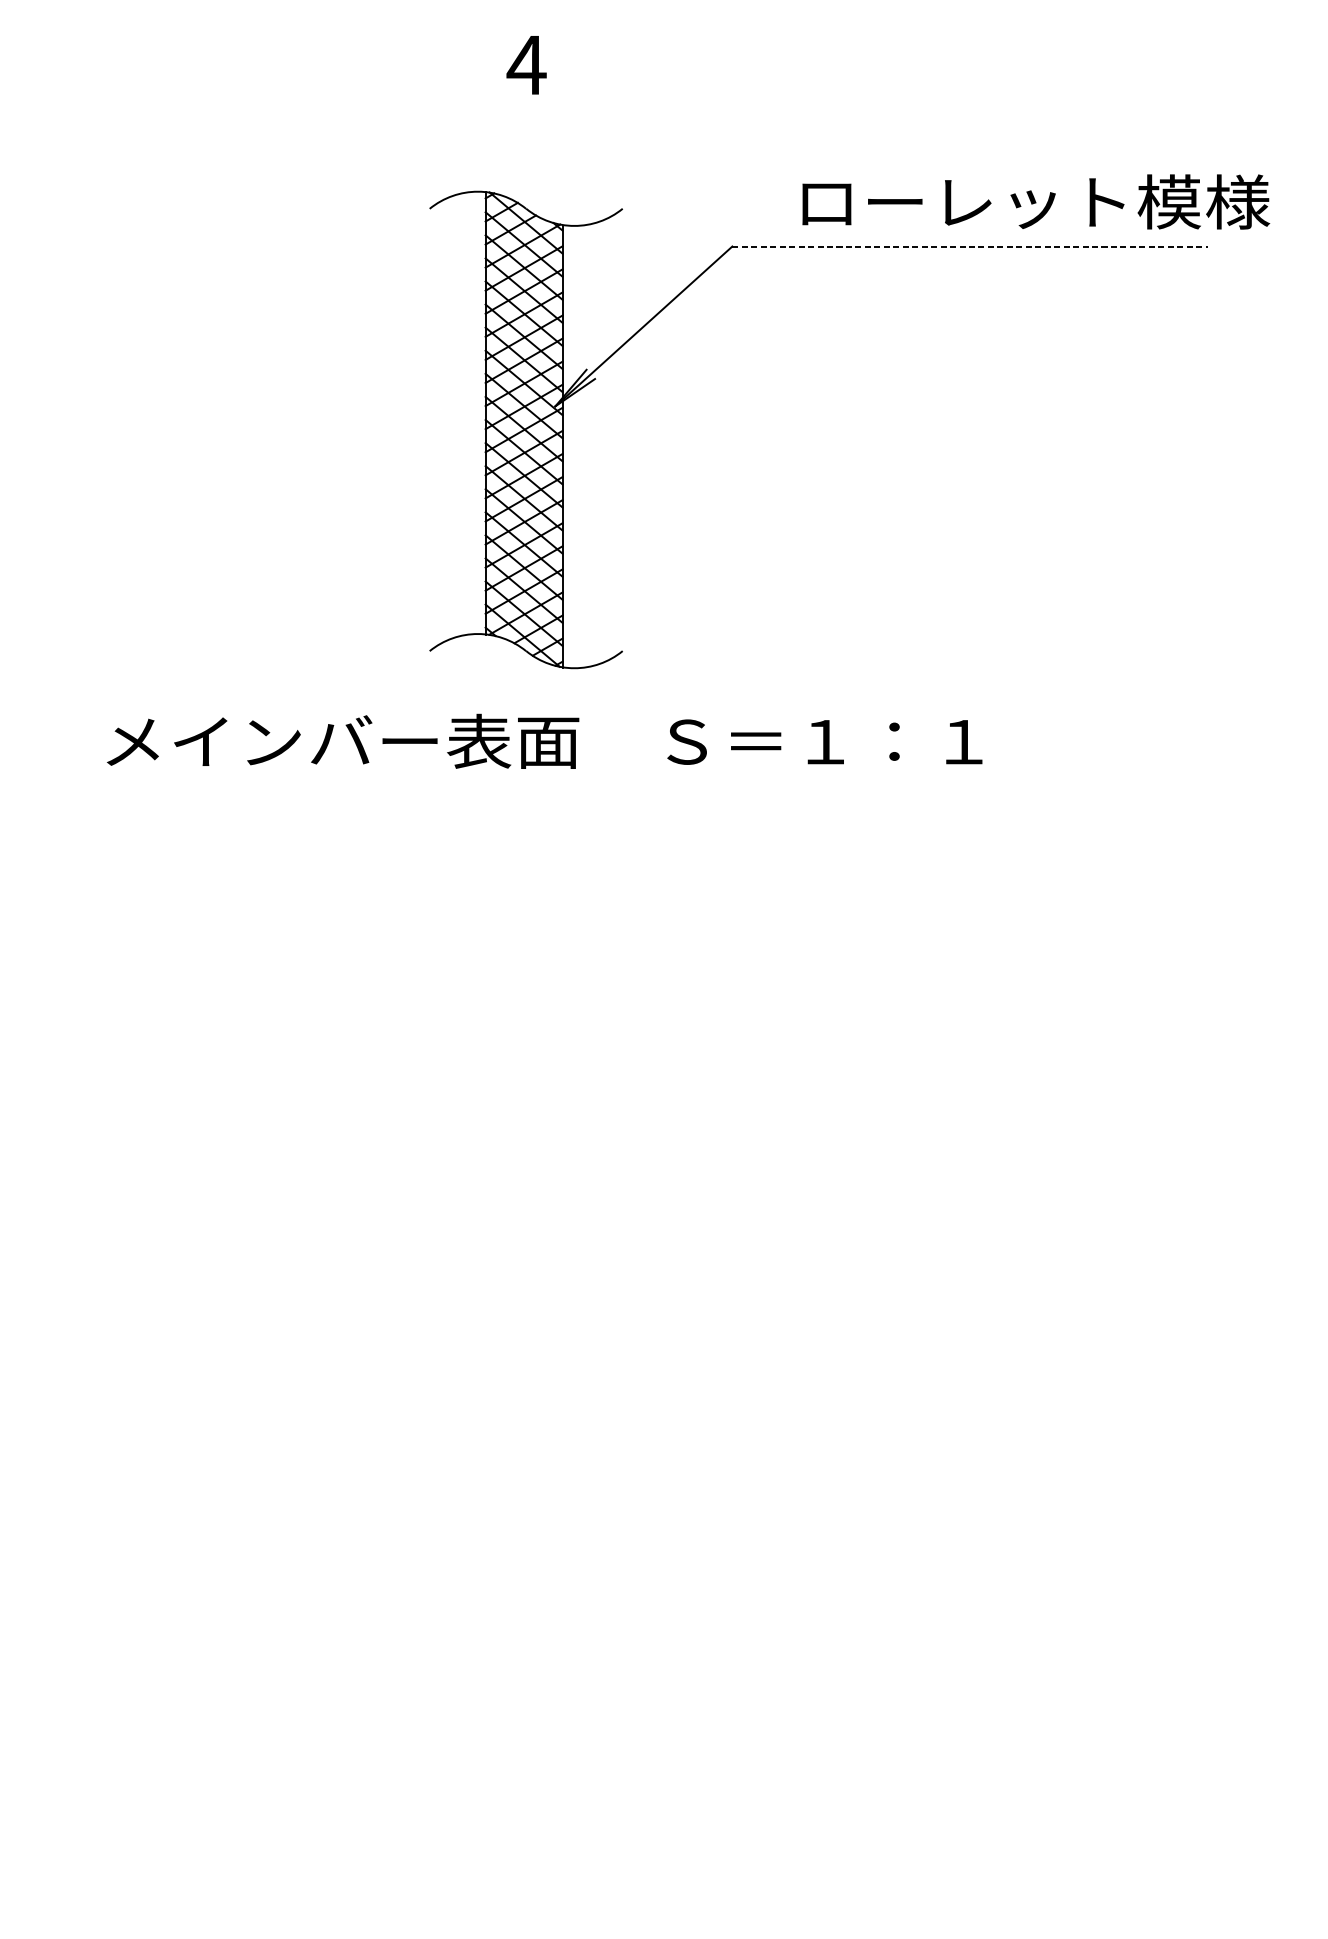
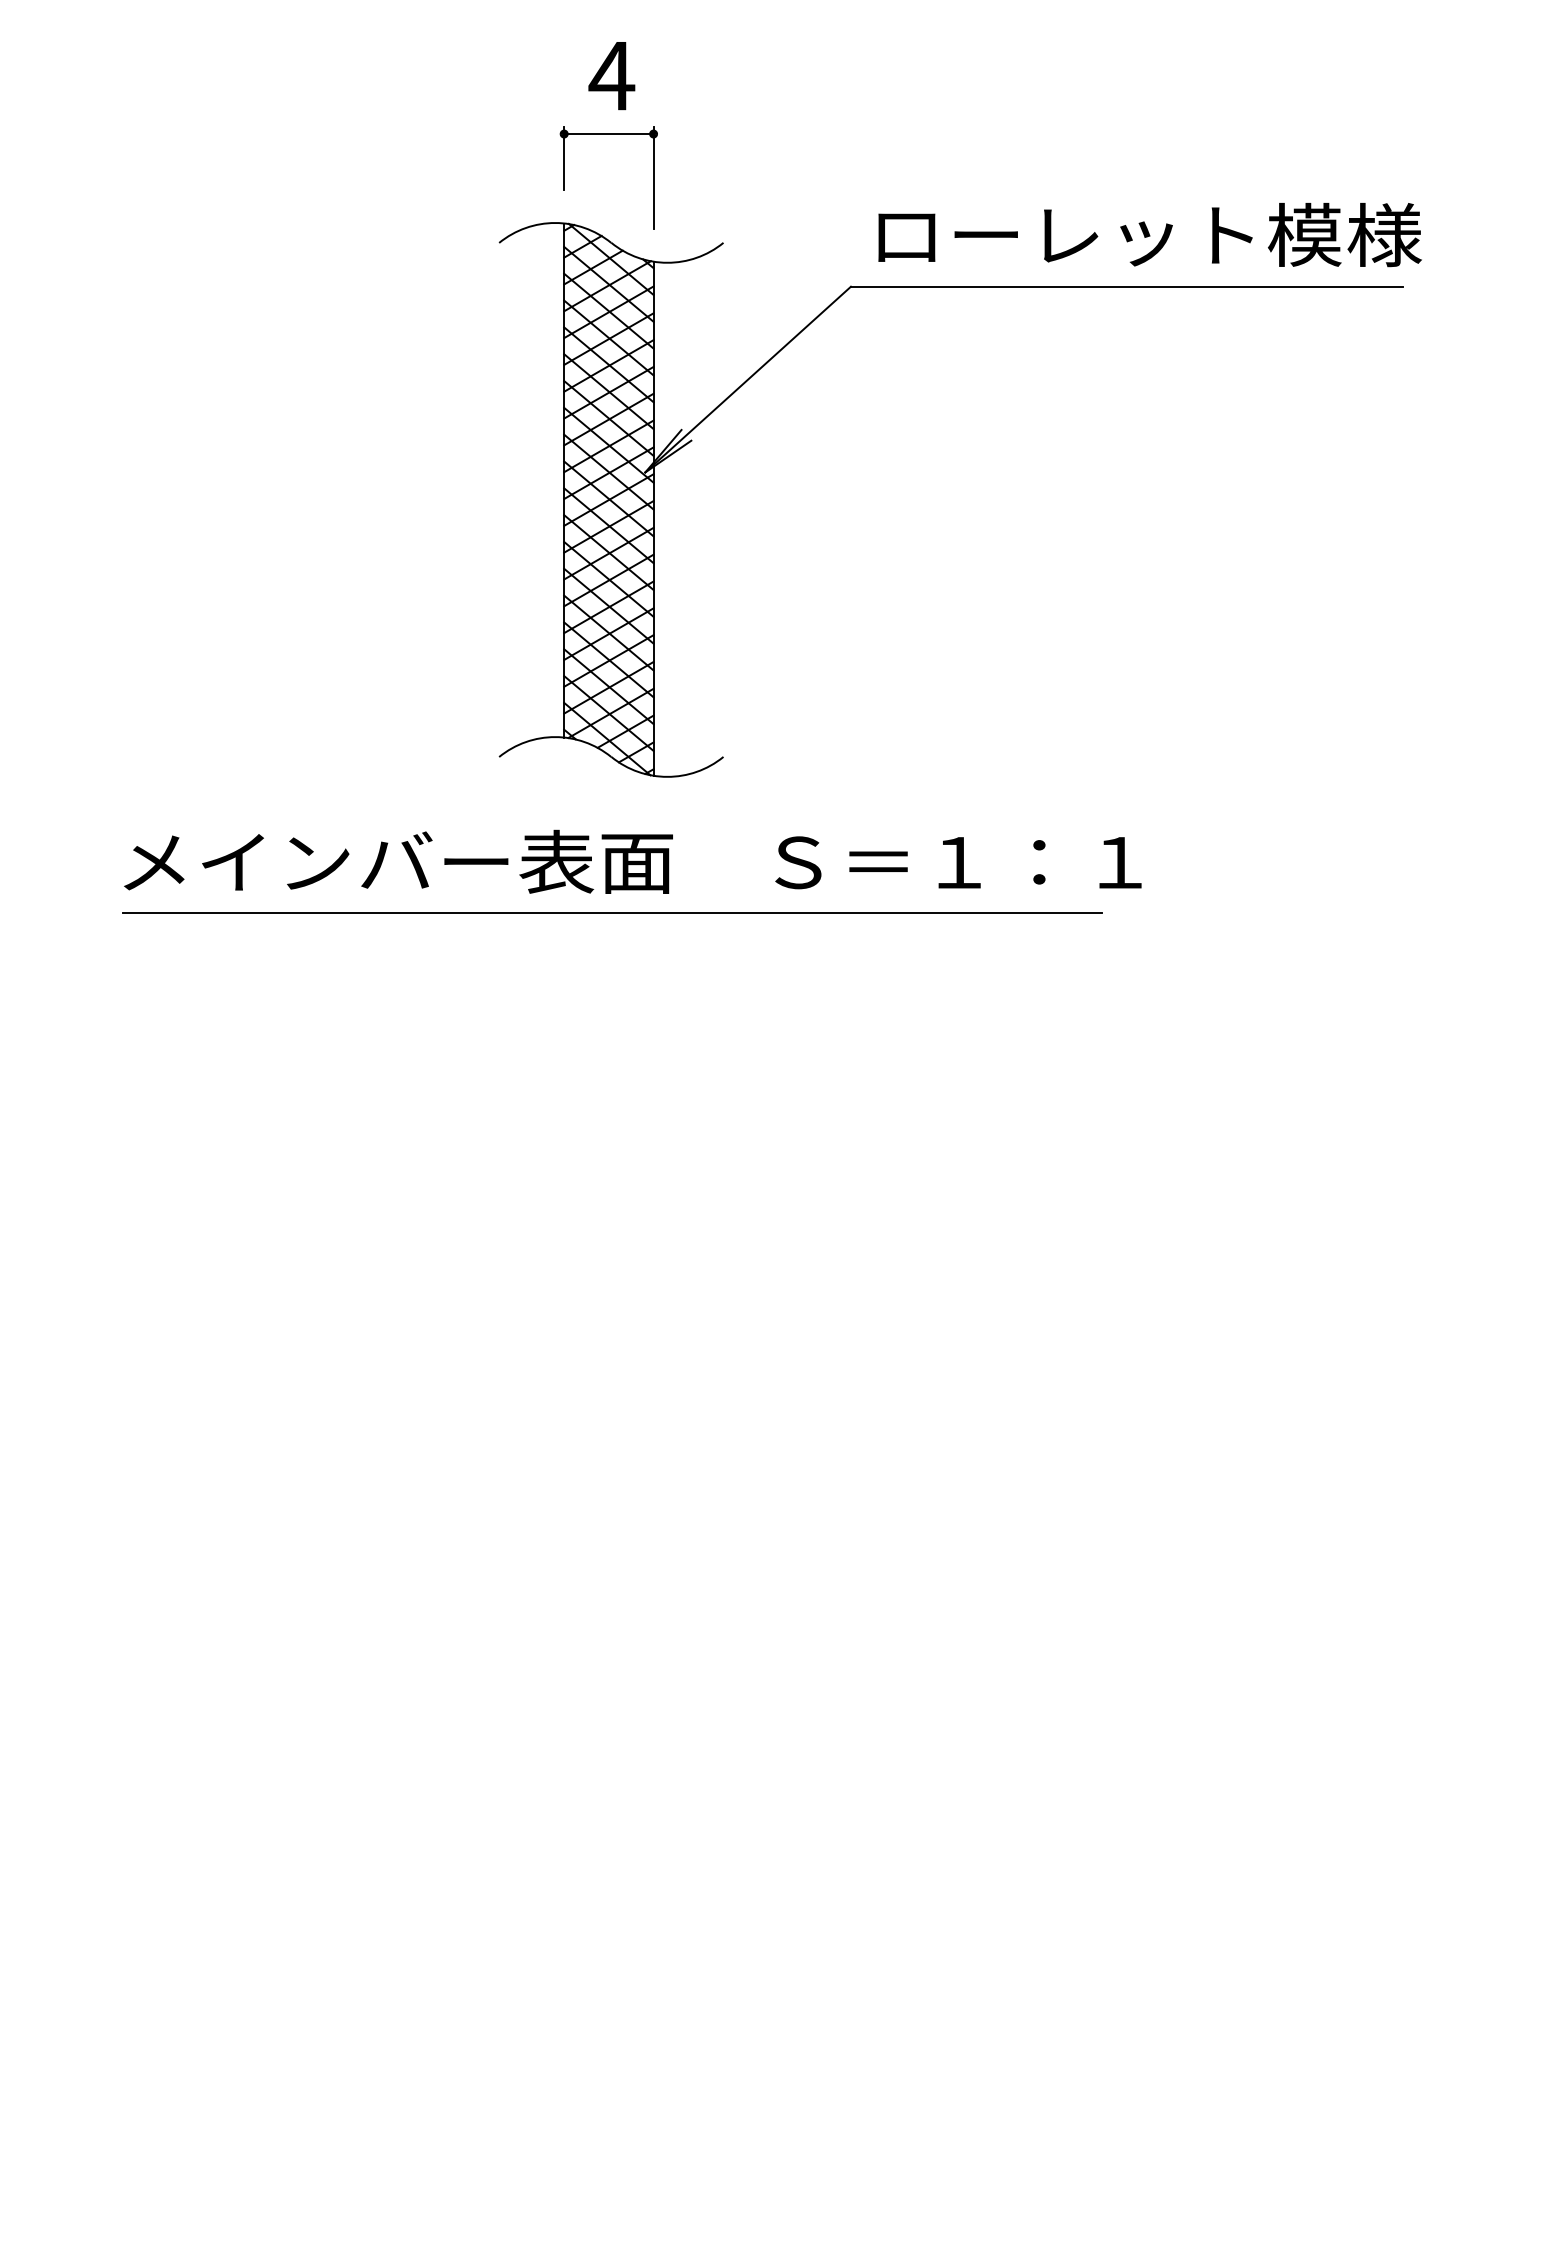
part: (523, 115) -> (608, 134), added
text: (1035, 202) -> (1149, 235), moved
line: (970, 246) -> (1127, 286), dashed -> solid
line: (526, 784) -> (611, 912), added

